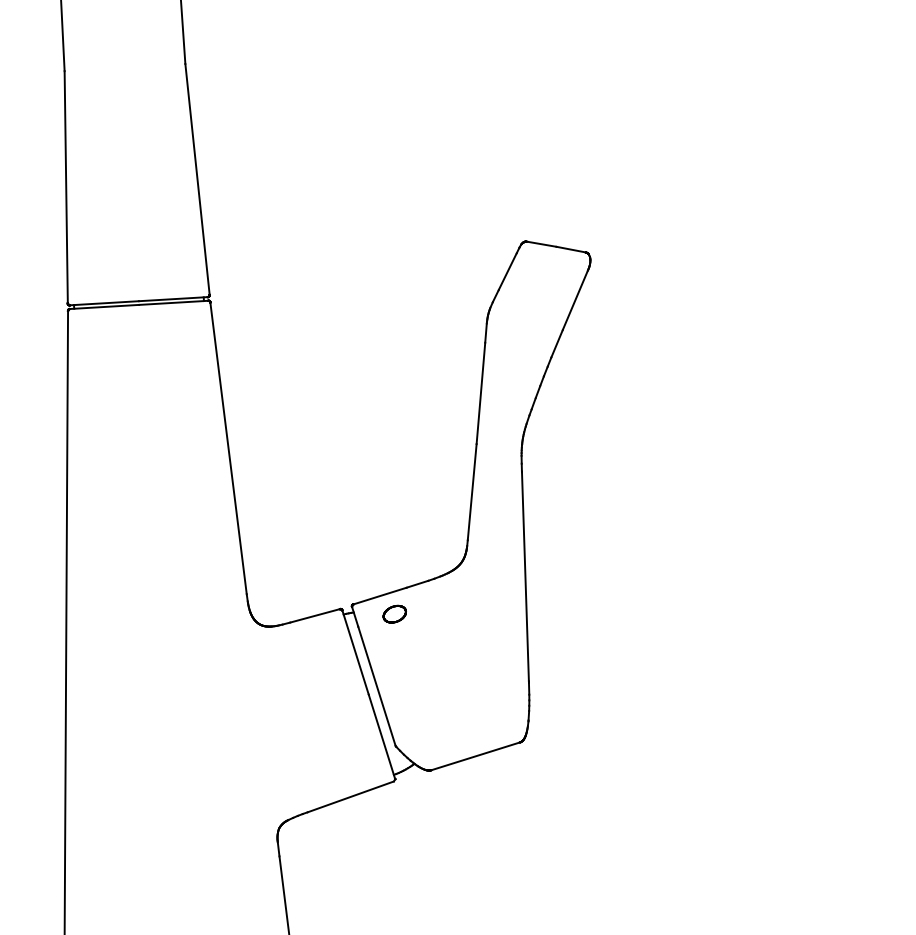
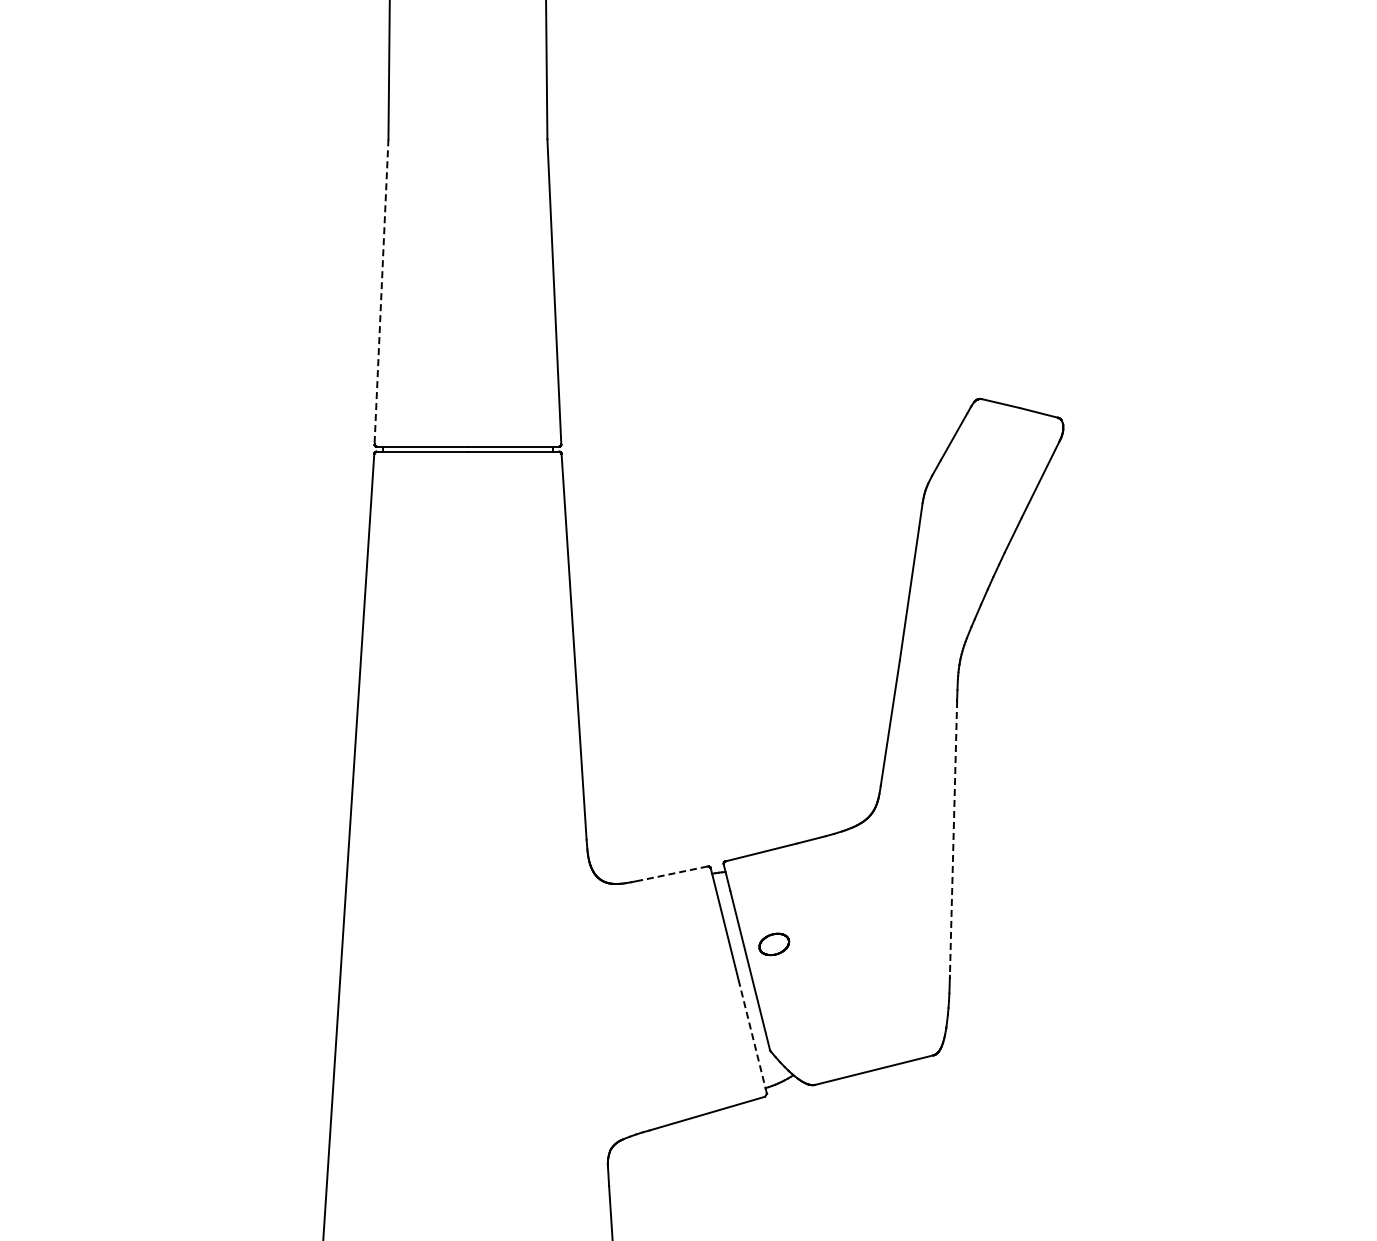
line: (66, 187) -> (381, 292), solid -> dashed
line: (525, 576) -> (953, 838), solid -> dashed
part: (394, 614) -> (774, 944), moved
line: (315, 615) -> (674, 873), solid -> dashed
line: (381, 737) -> (752, 1037), solid -> dashed

